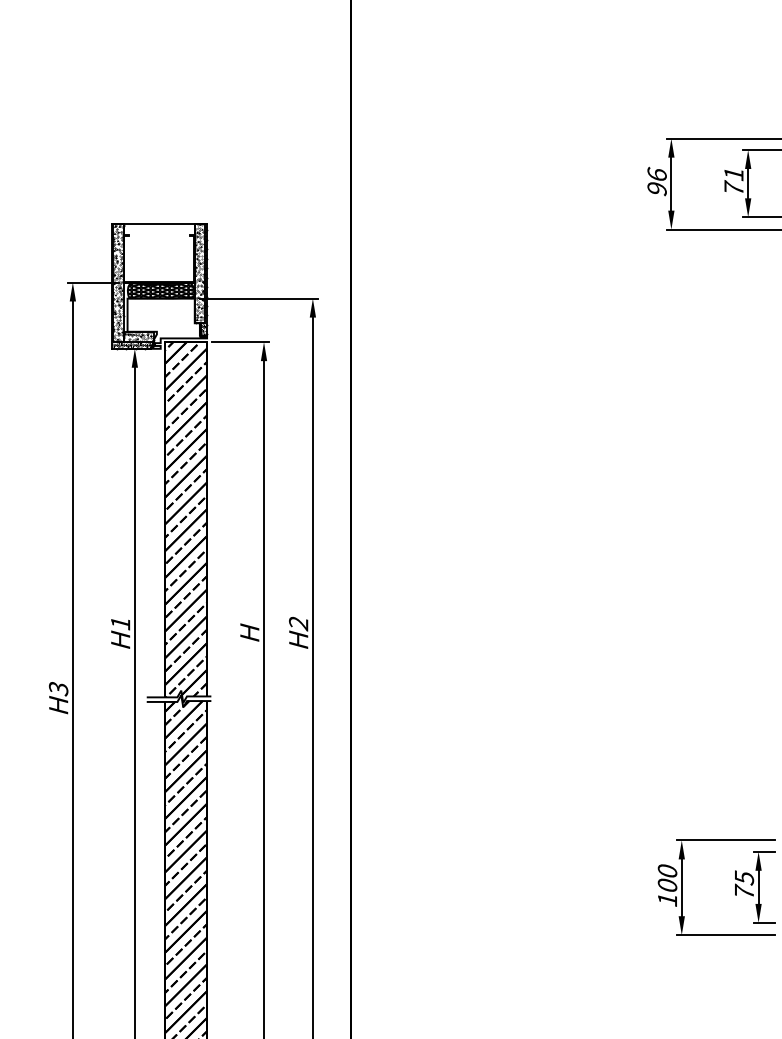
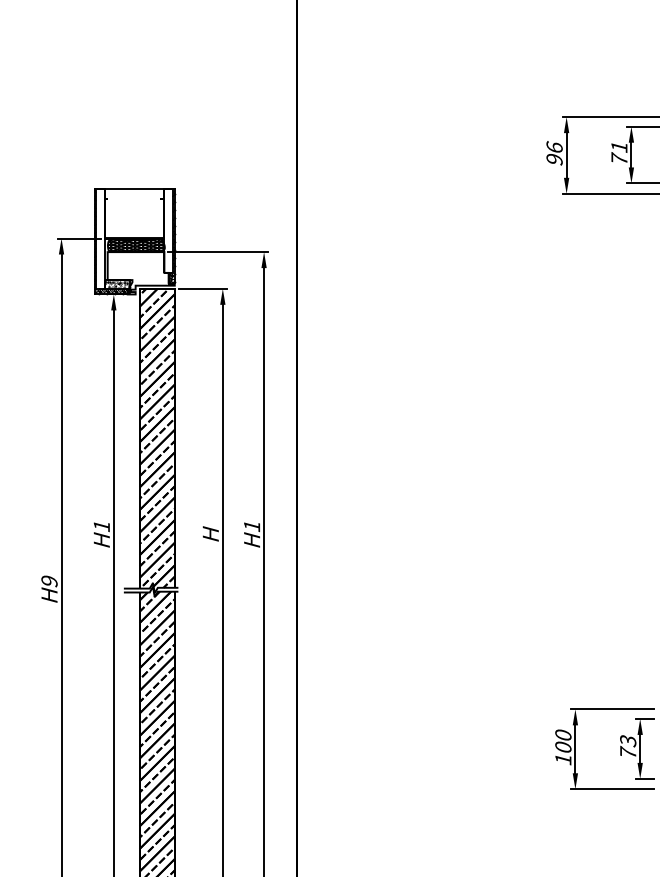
hatch: (199, 273) -> (168, 230), removed
hatch: (118, 283) -> (100, 239), removed
text: (298, 623) -> (251, 526), H2 -> H1
text: (58, 689) -> (49, 581), 3 -> 9
text: (743, 876) -> (627, 739), 75 -> 73

